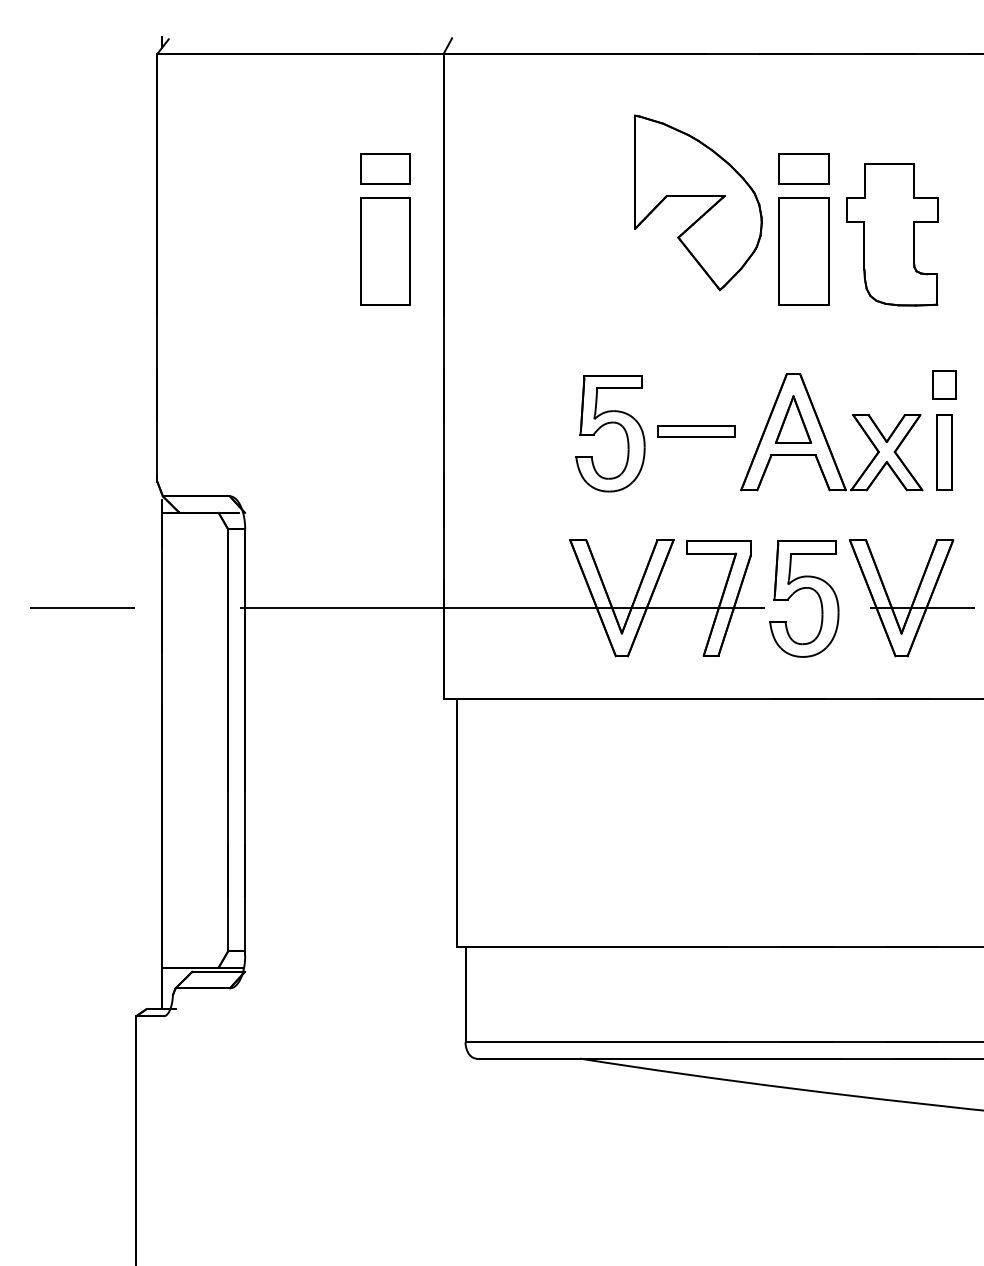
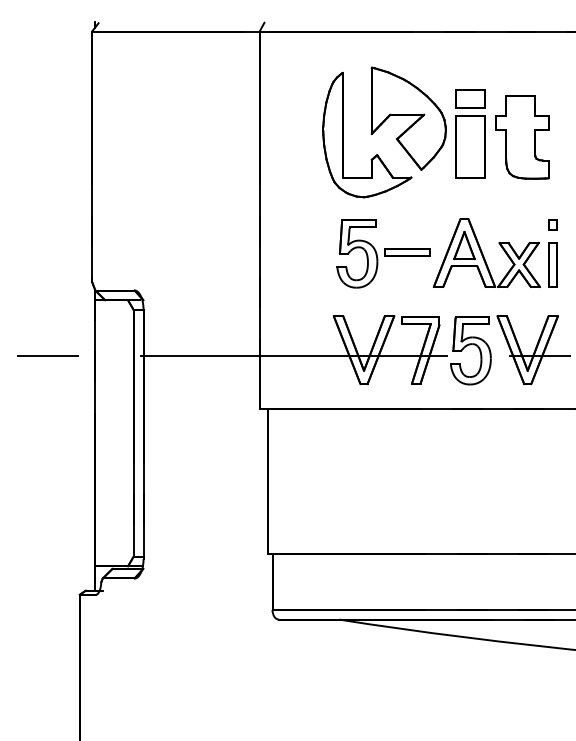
part: (385, 228) -> (225, 133), removed
part: (643, 263) -> (376, 154), added
part: (943, 383) -> (552, 224), size x0.62

